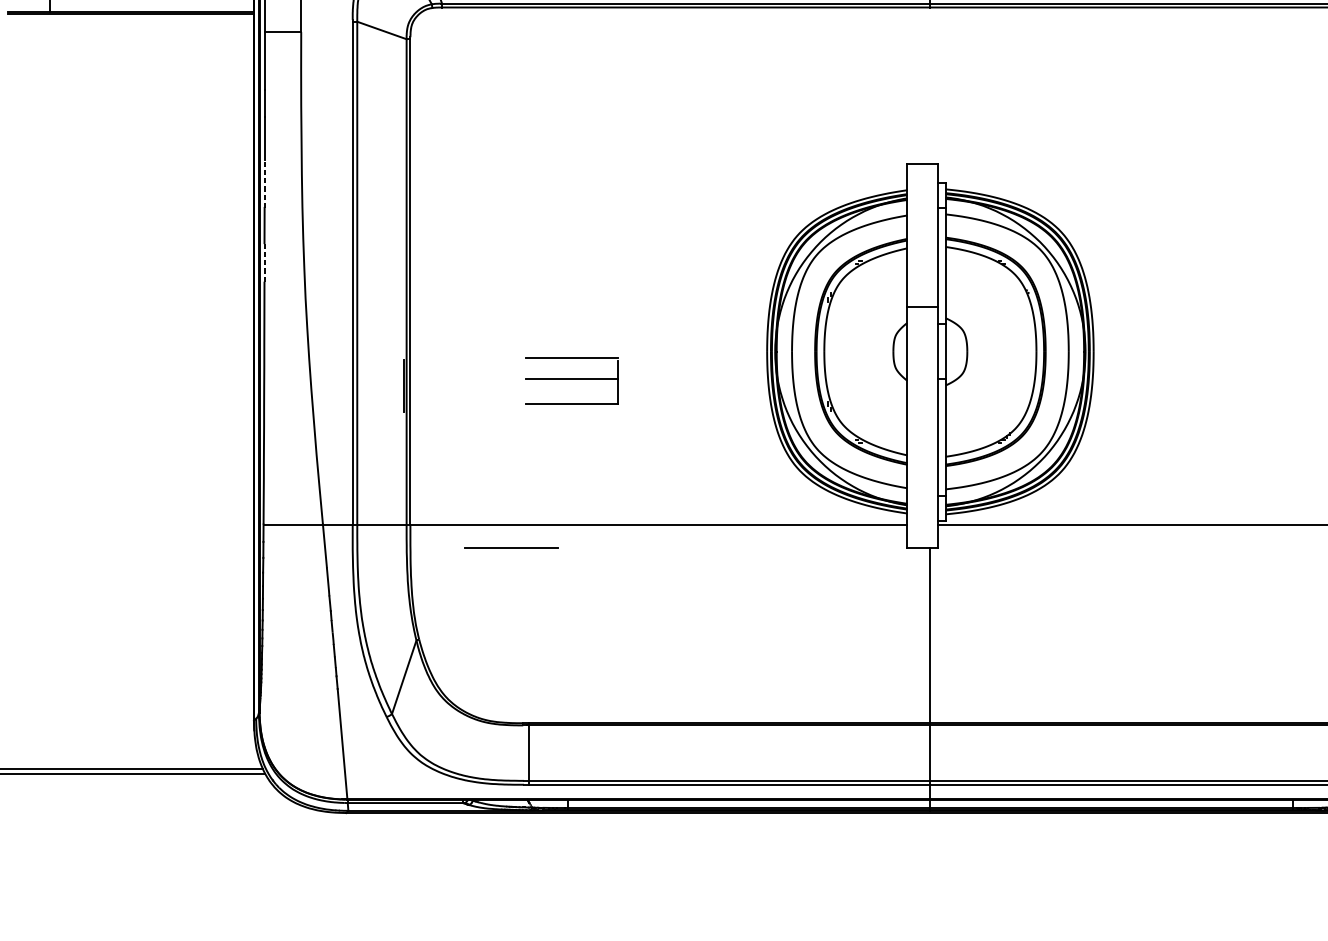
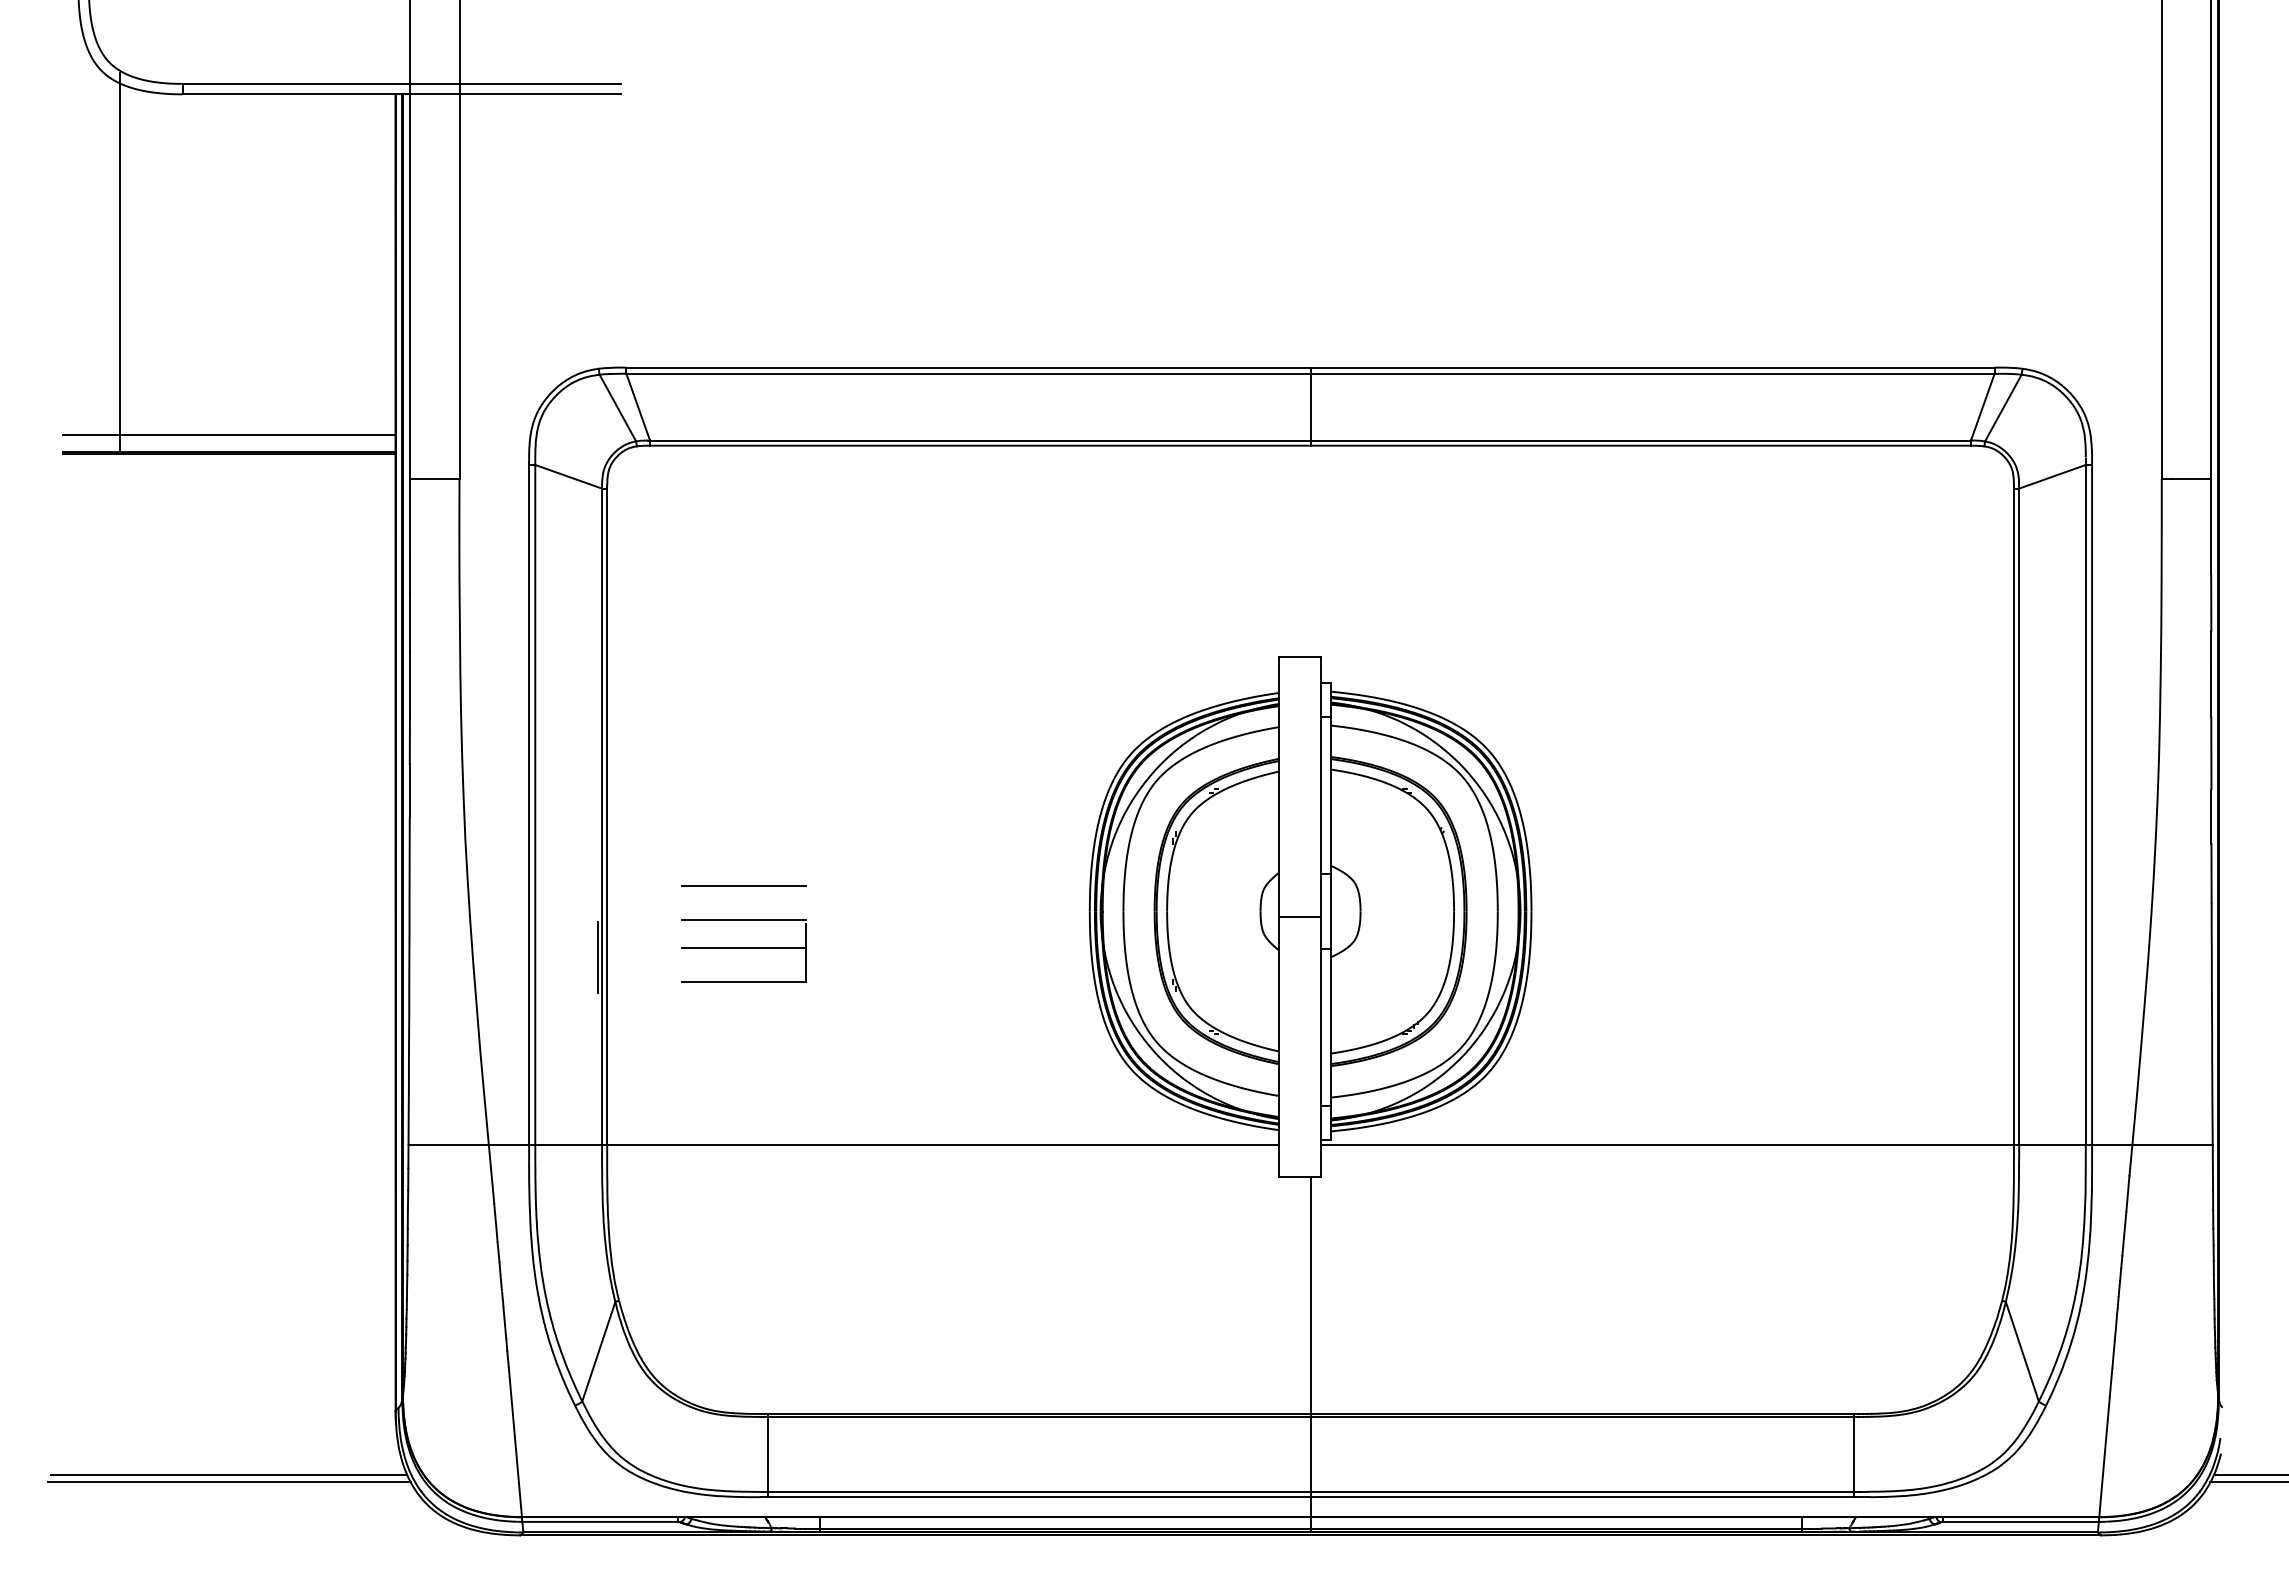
line: (264, 184) -> (409, 684), dashed -> solid
line: (264, 262) -> (409, 790), dashed -> solid
line: (922, 306) -> (1300, 916), moved
part: (571, 380) -> (743, 950), moved
line: (511, 548) -> (743, 885), moved

